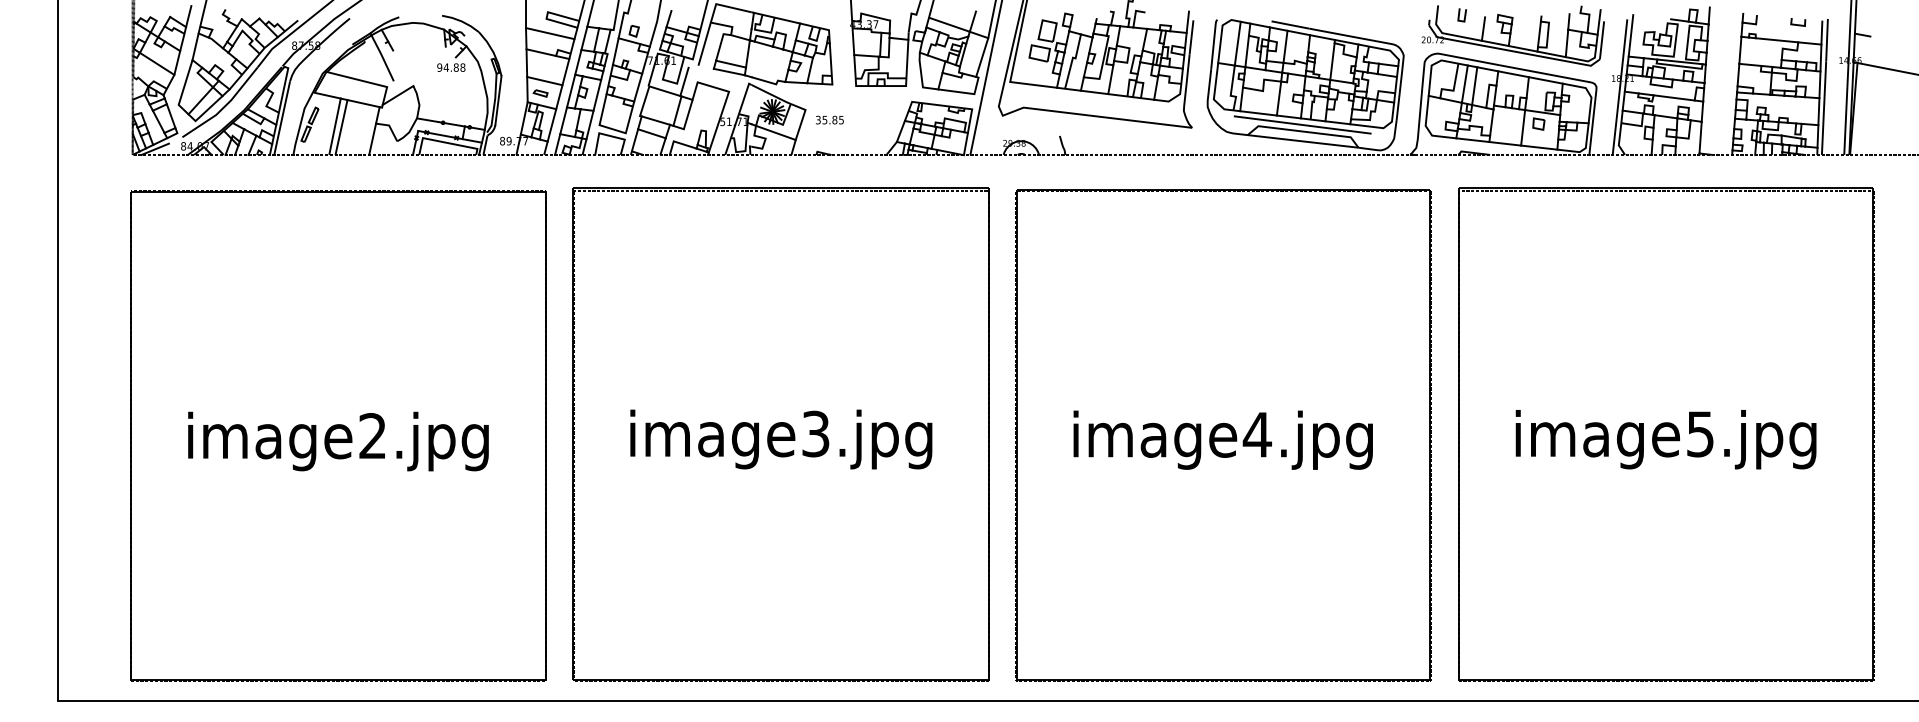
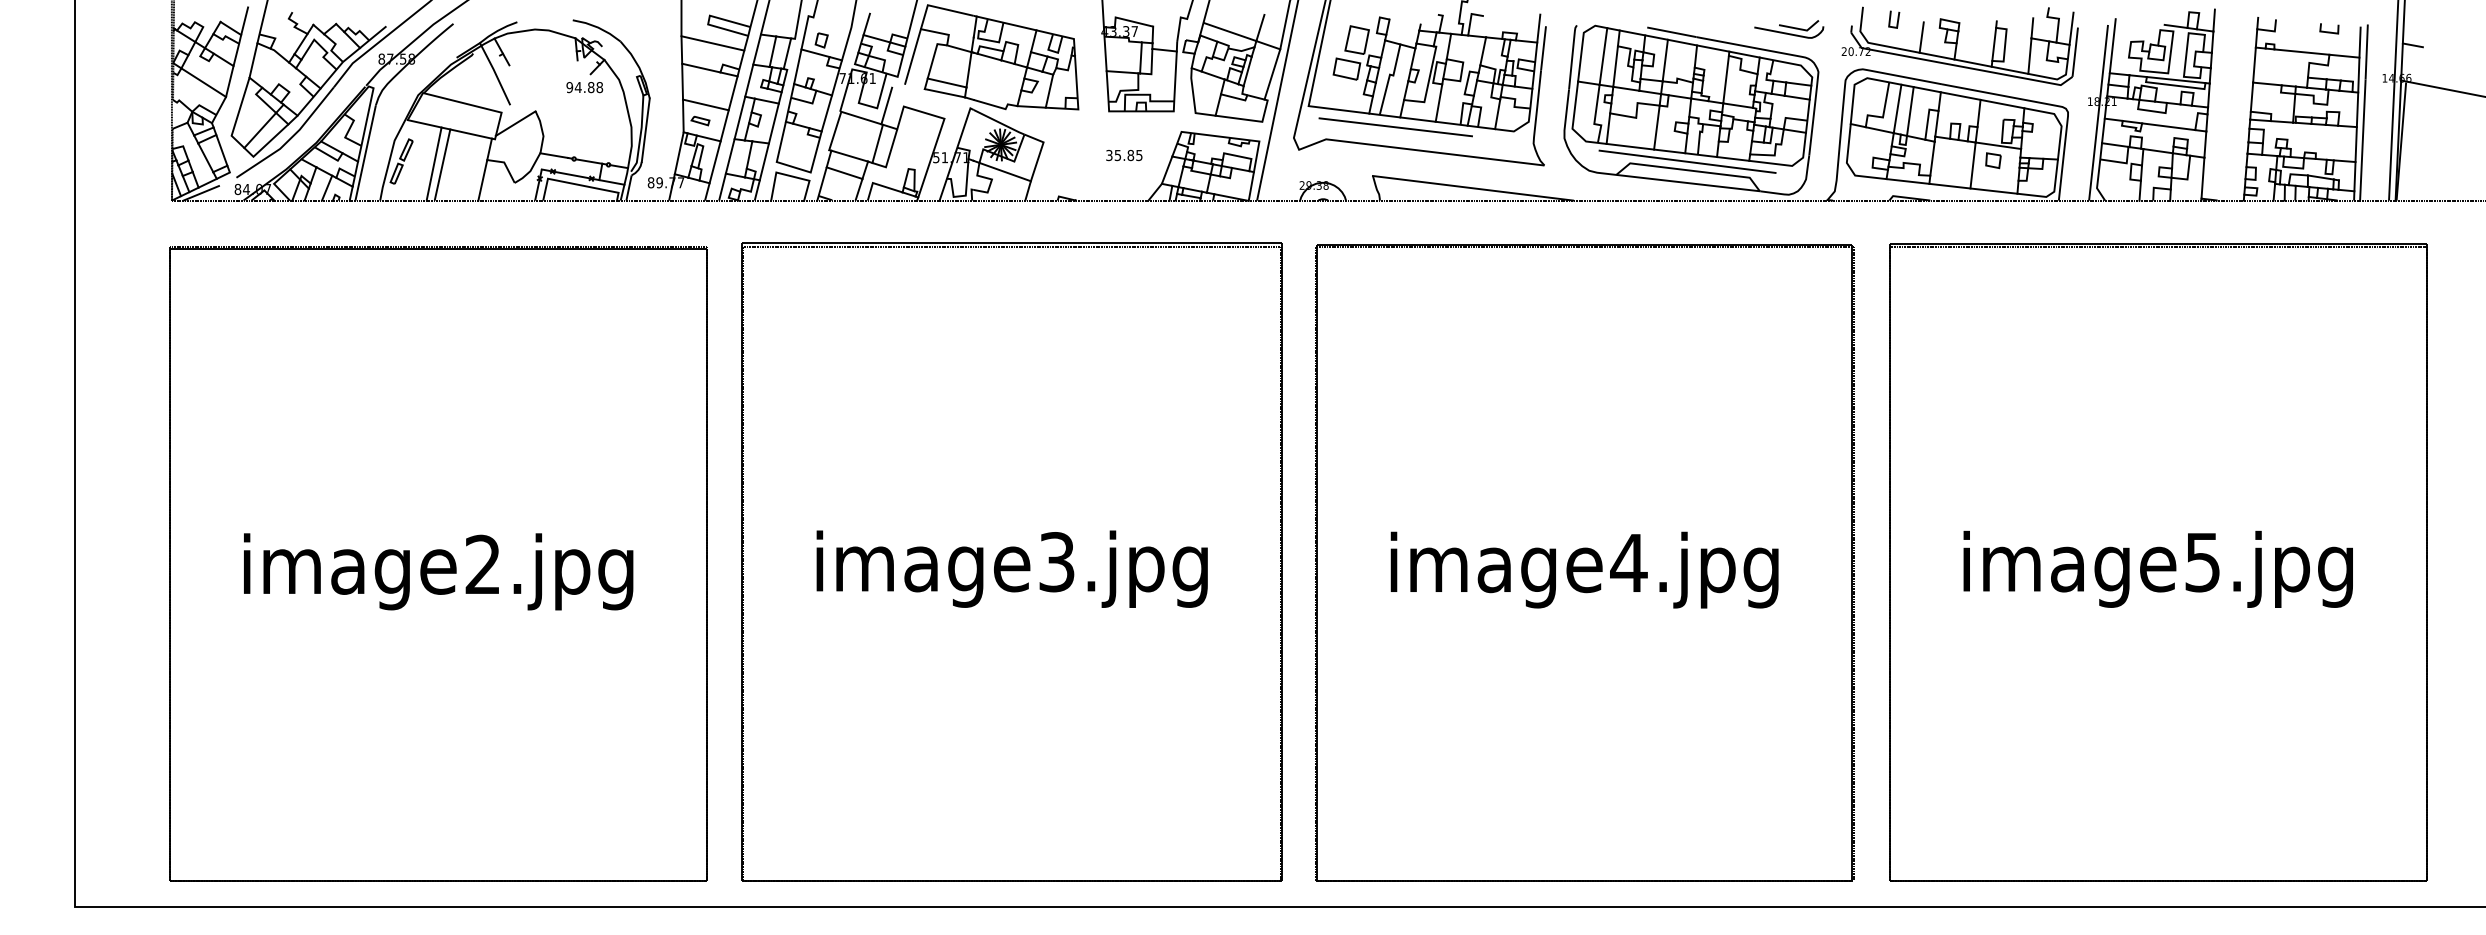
part: (1381, 22) -> (1789, 29), added
line: (1077, 98) -> (1395, 127), added
text: (829, 119) -> (1123, 154), moved
line: (1136, 144) -> (1472, 187), added

